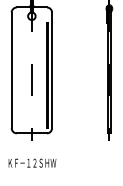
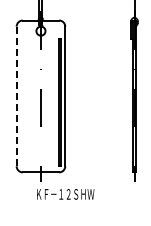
line: (11, 70) -> (16, 96), solid -> dashed
text: (32, 163) -> (65, 194), moved

